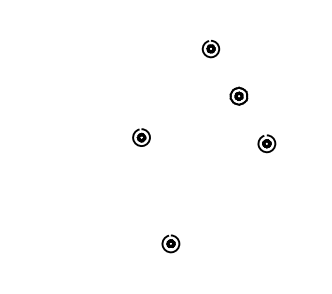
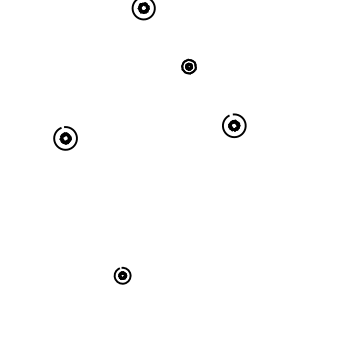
part: (238, 95) -> (188, 65), size x0.6
part: (170, 243) -> (121, 275), size x0.7

